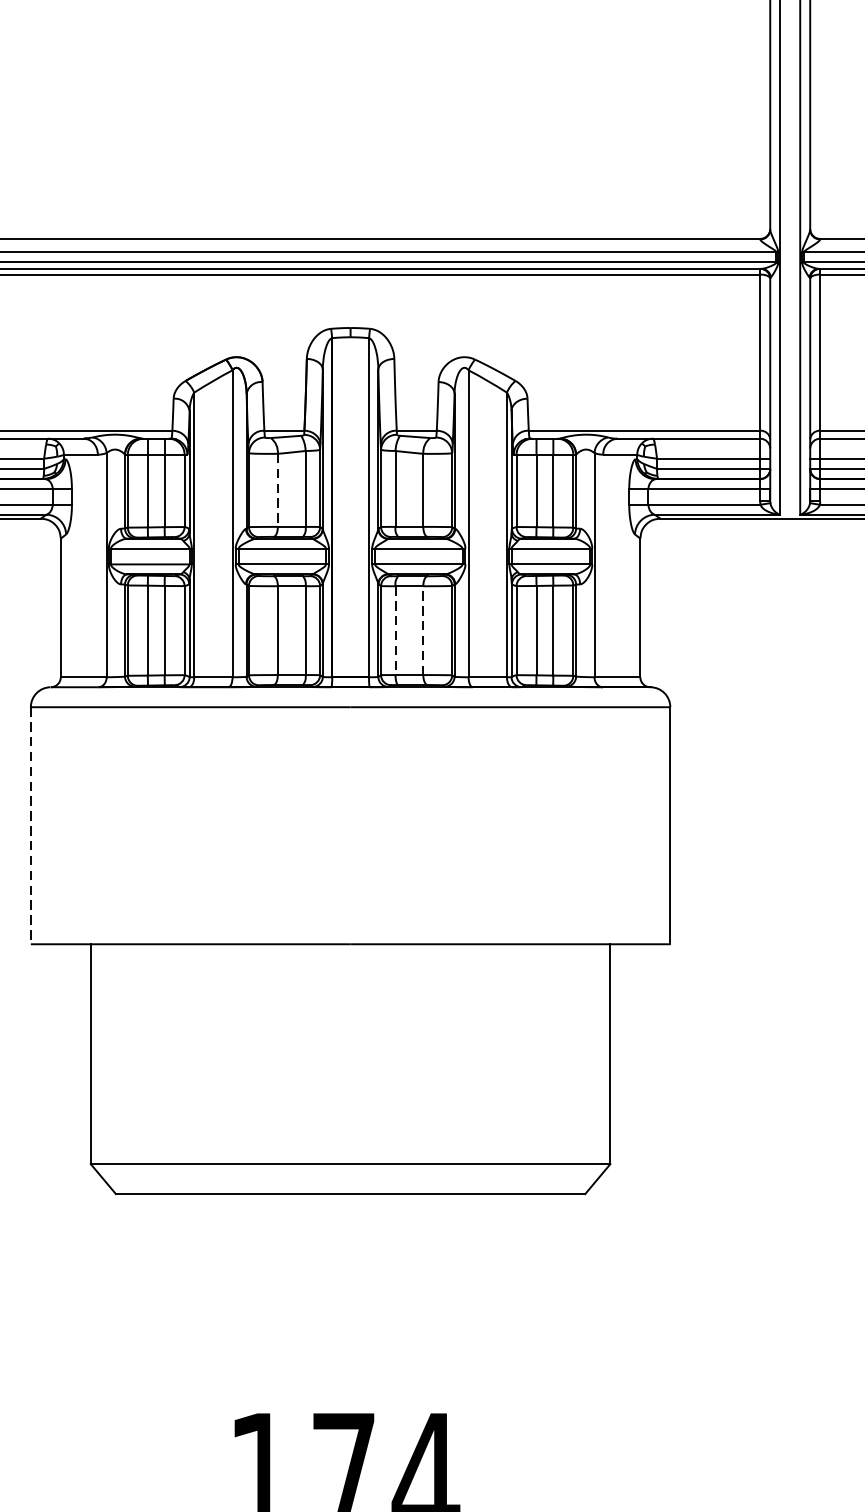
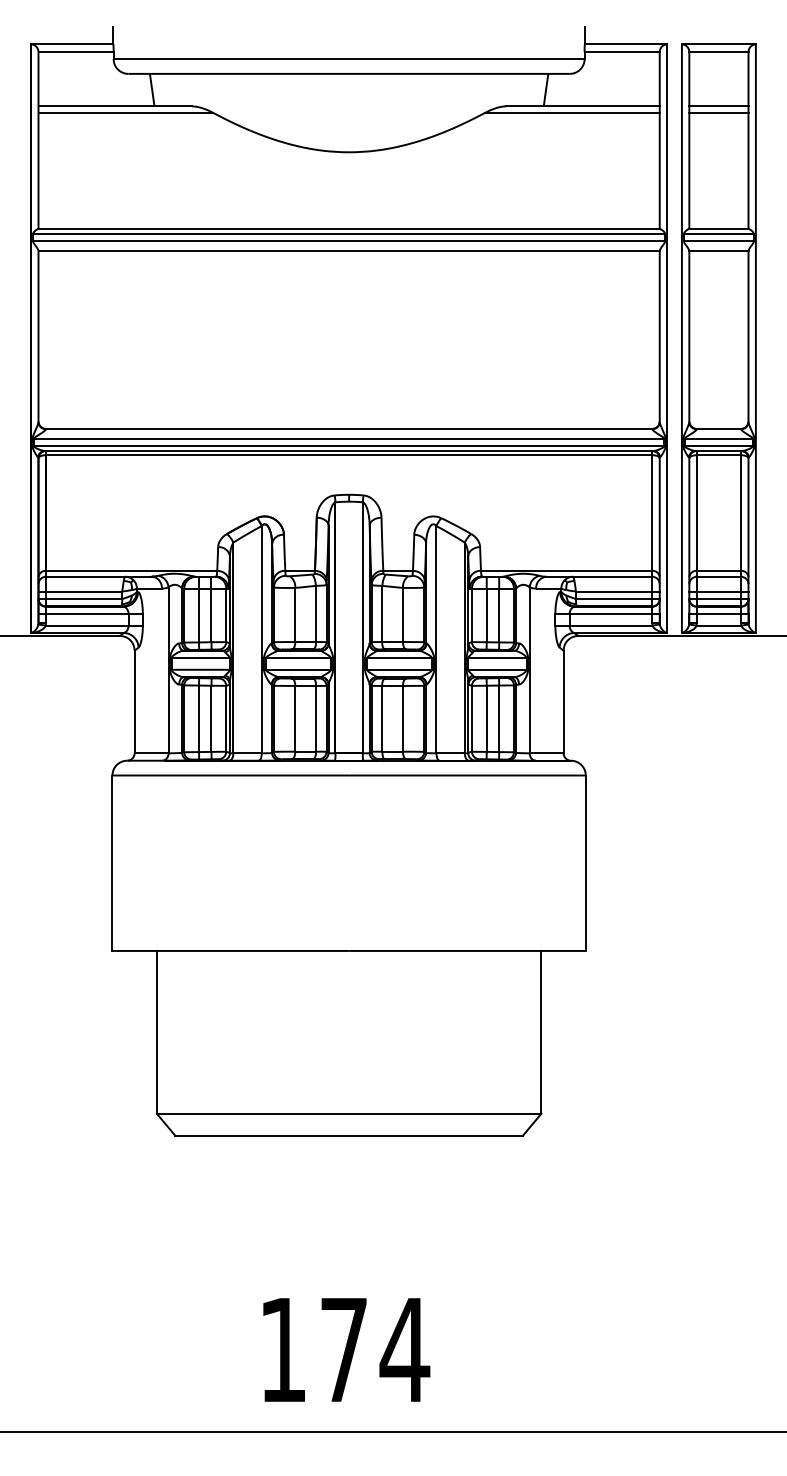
line: (278, 491) -> (295, 615), dashed -> solid
line: (395, 630) -> (382, 718), dashed -> solid
line: (422, 630) -> (402, 718), dashed -> solid
line: (30, 826) -> (112, 863), dashed -> solid

